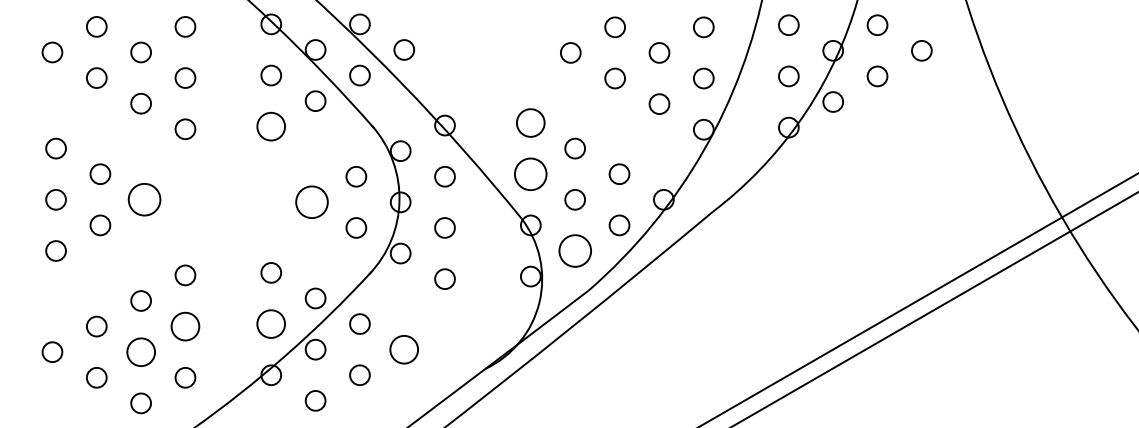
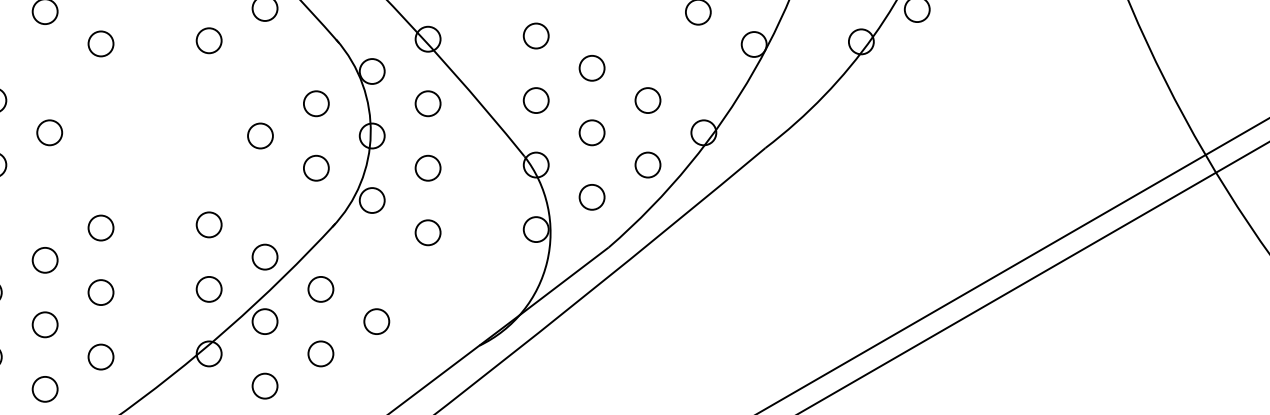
circle: (530, 122) -> (535, 35), size x0.71
circle: (271, 126) -> (209, 40), size x0.71
circle: (530, 173) -> (535, 99), size x0.62
circle: (144, 199) -> (49, 132), size x0.62
circle: (311, 202) -> (259, 136), size x0.62
circle: (574, 250) -> (591, 196), size x0.62
circle: (271, 323) -> (209, 288), size x0.71
circle: (185, 326) -> (101, 292), size x0.71
circle: (404, 349) -> (377, 321), size x0.71
circle: (140, 351) -> (44, 323), size x0.71

